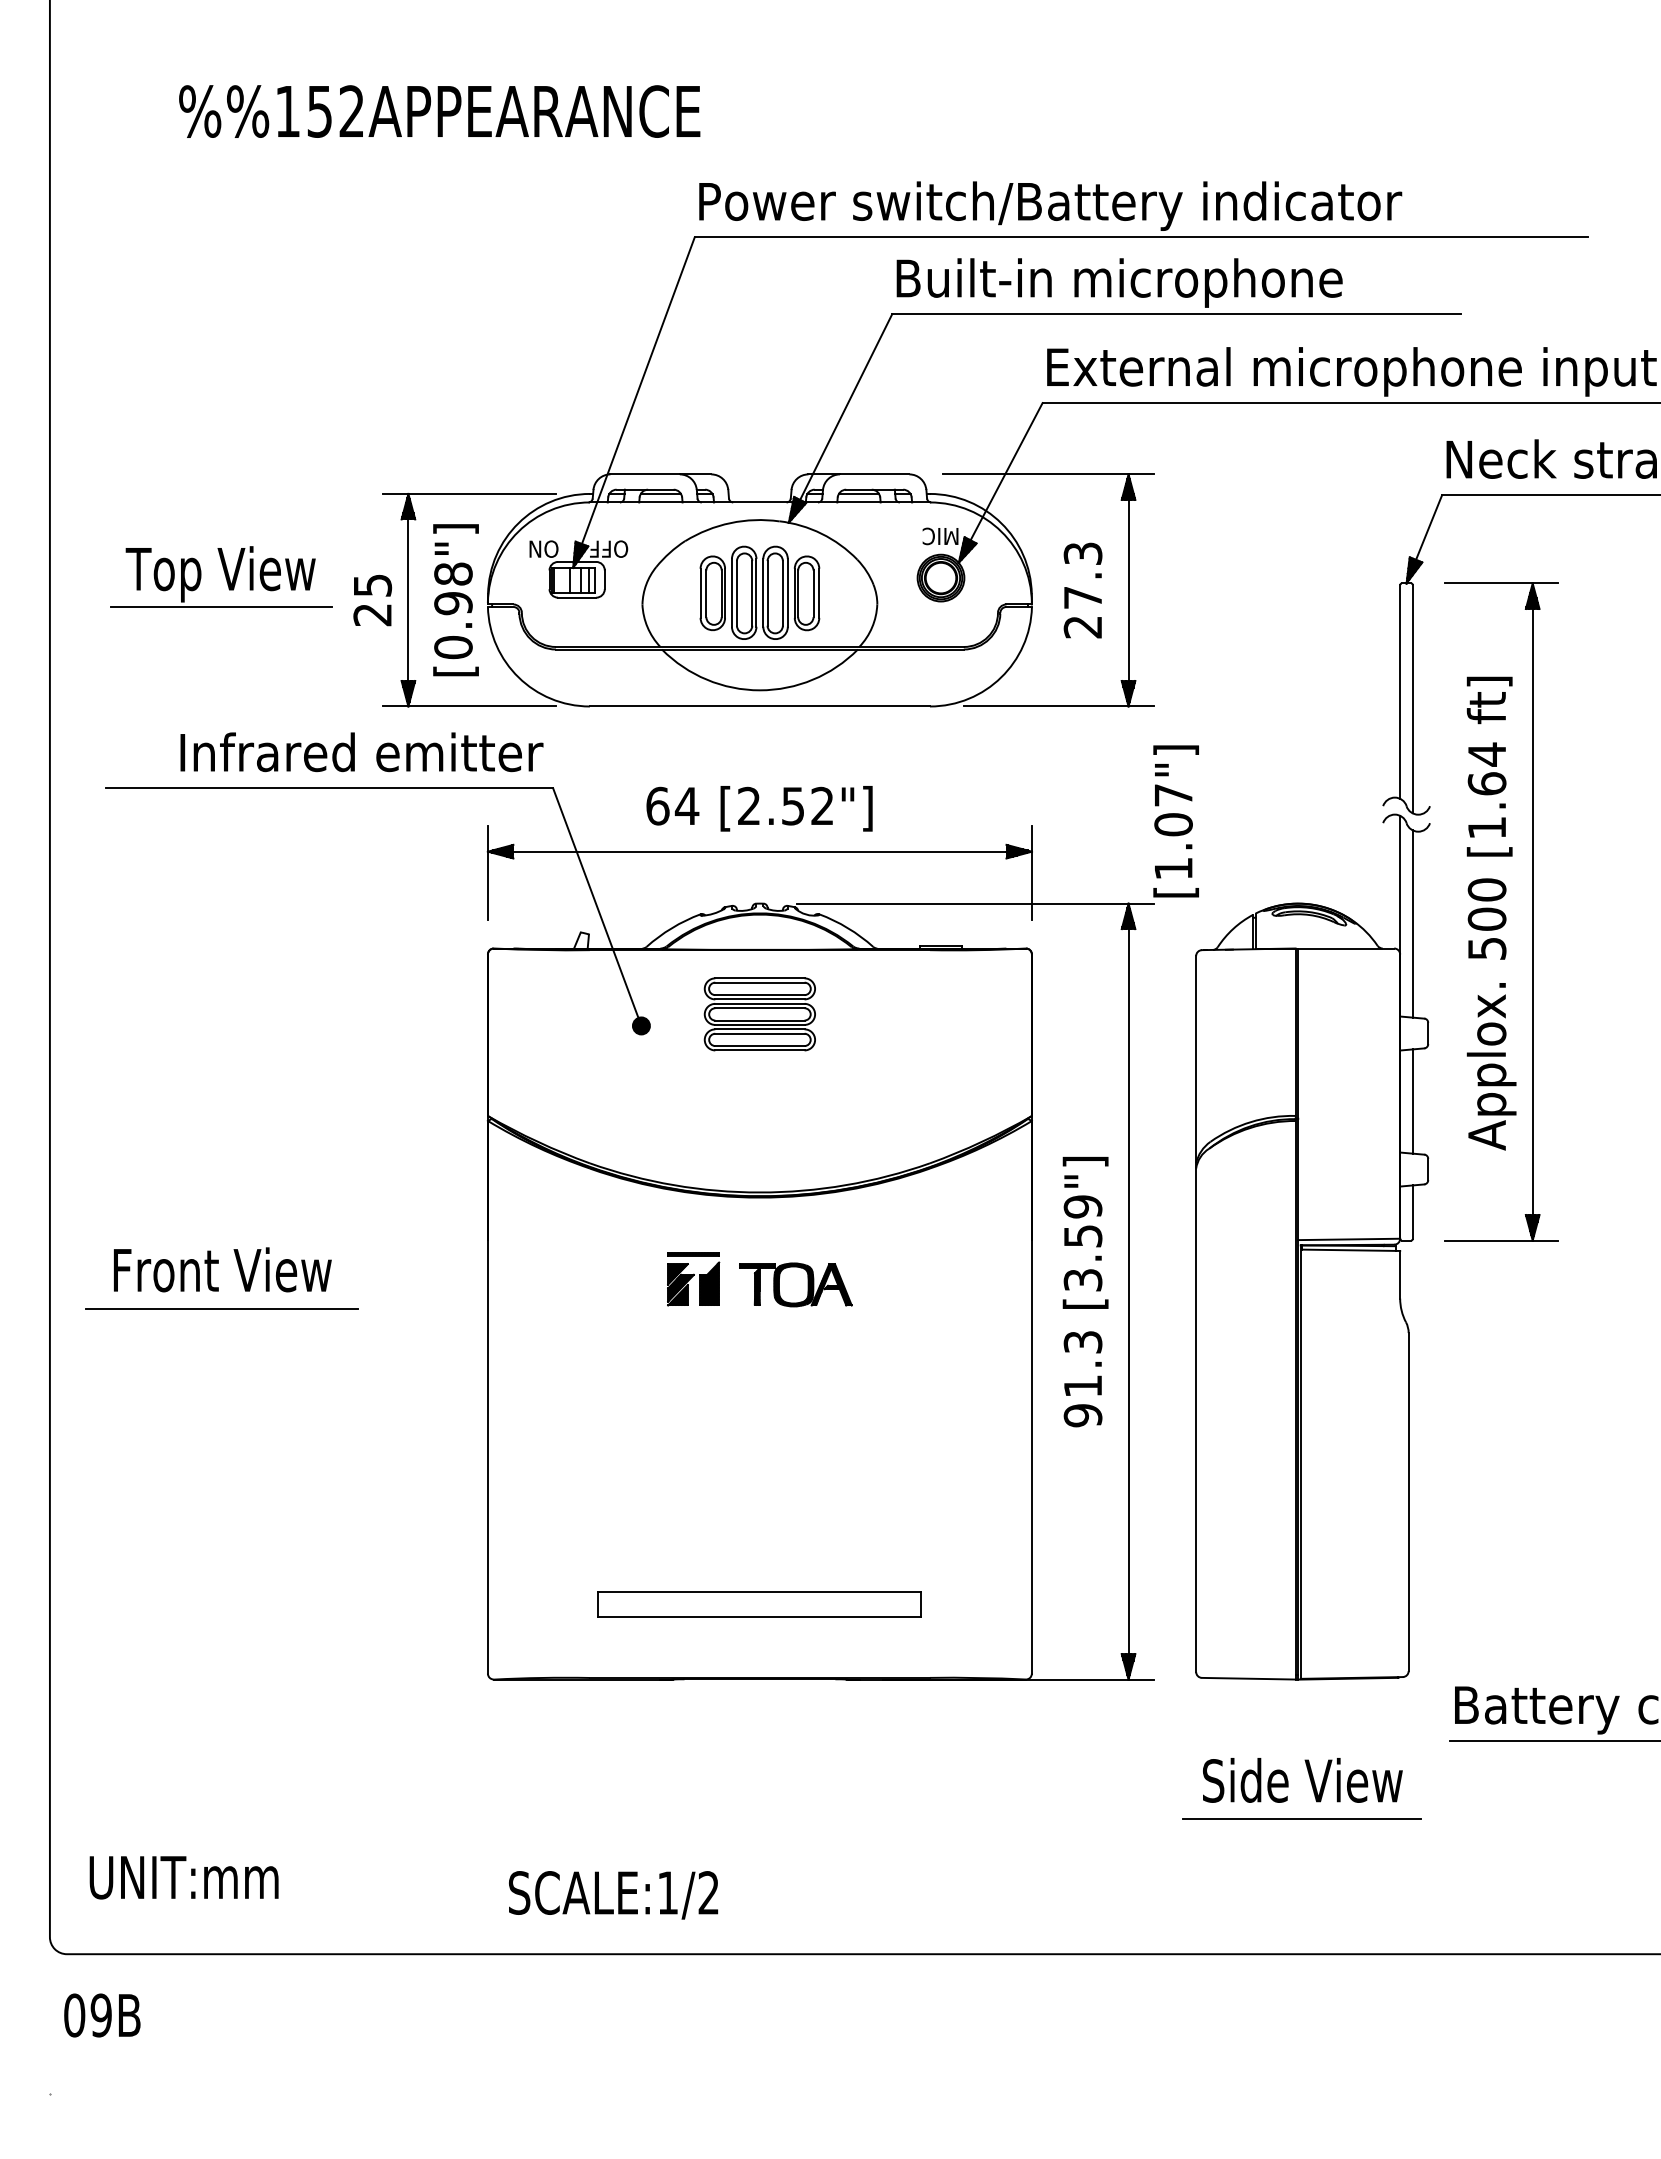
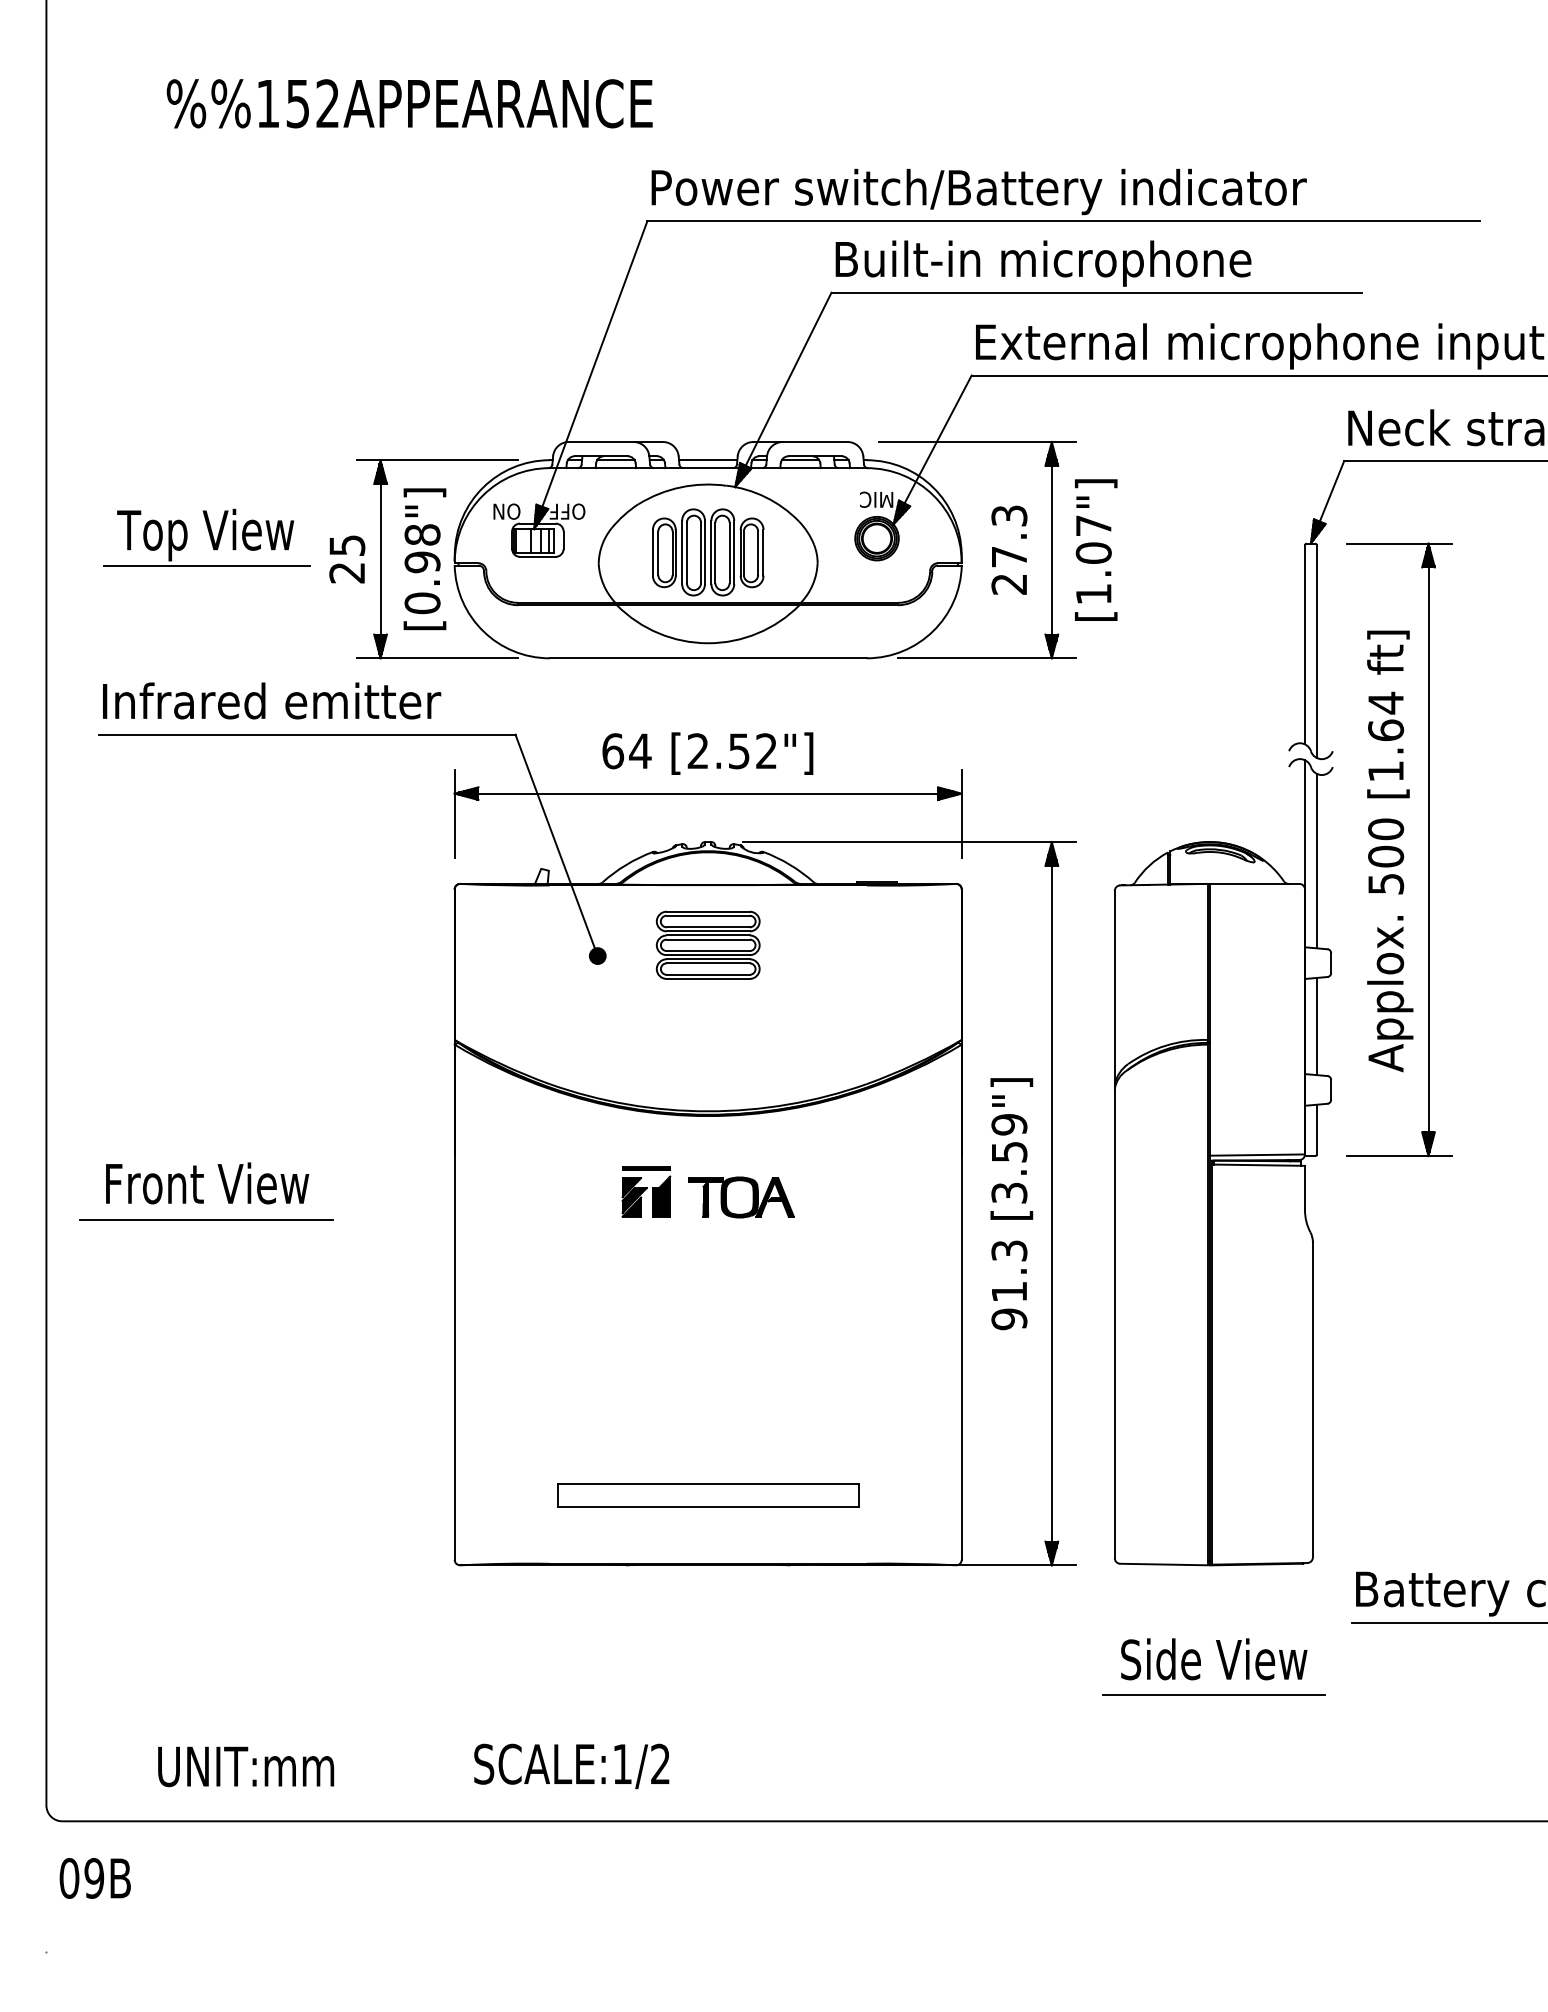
line: (759, 493) -> (707, 459), added
text: (361, 752) -> (271, 701), moved
text: (1175, 821) -> (1095, 550), moved
text: (183, 1877) -> (245, 1766), moved

